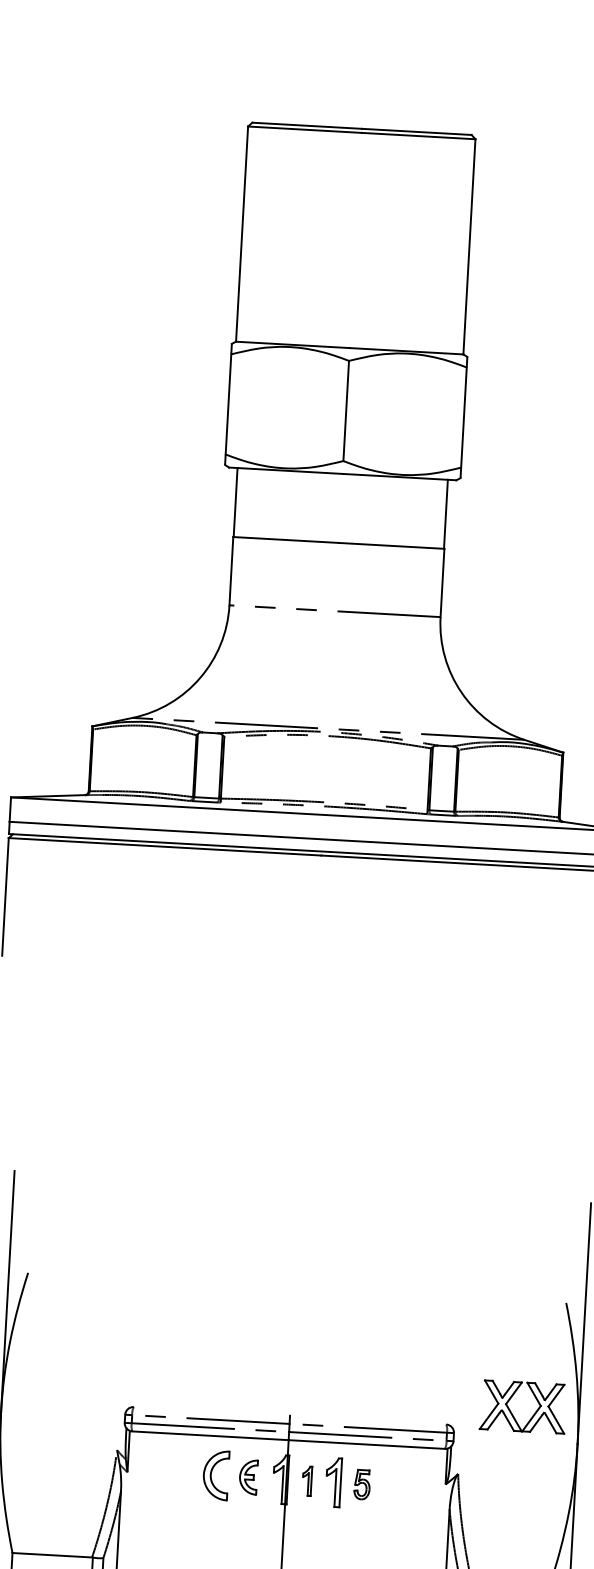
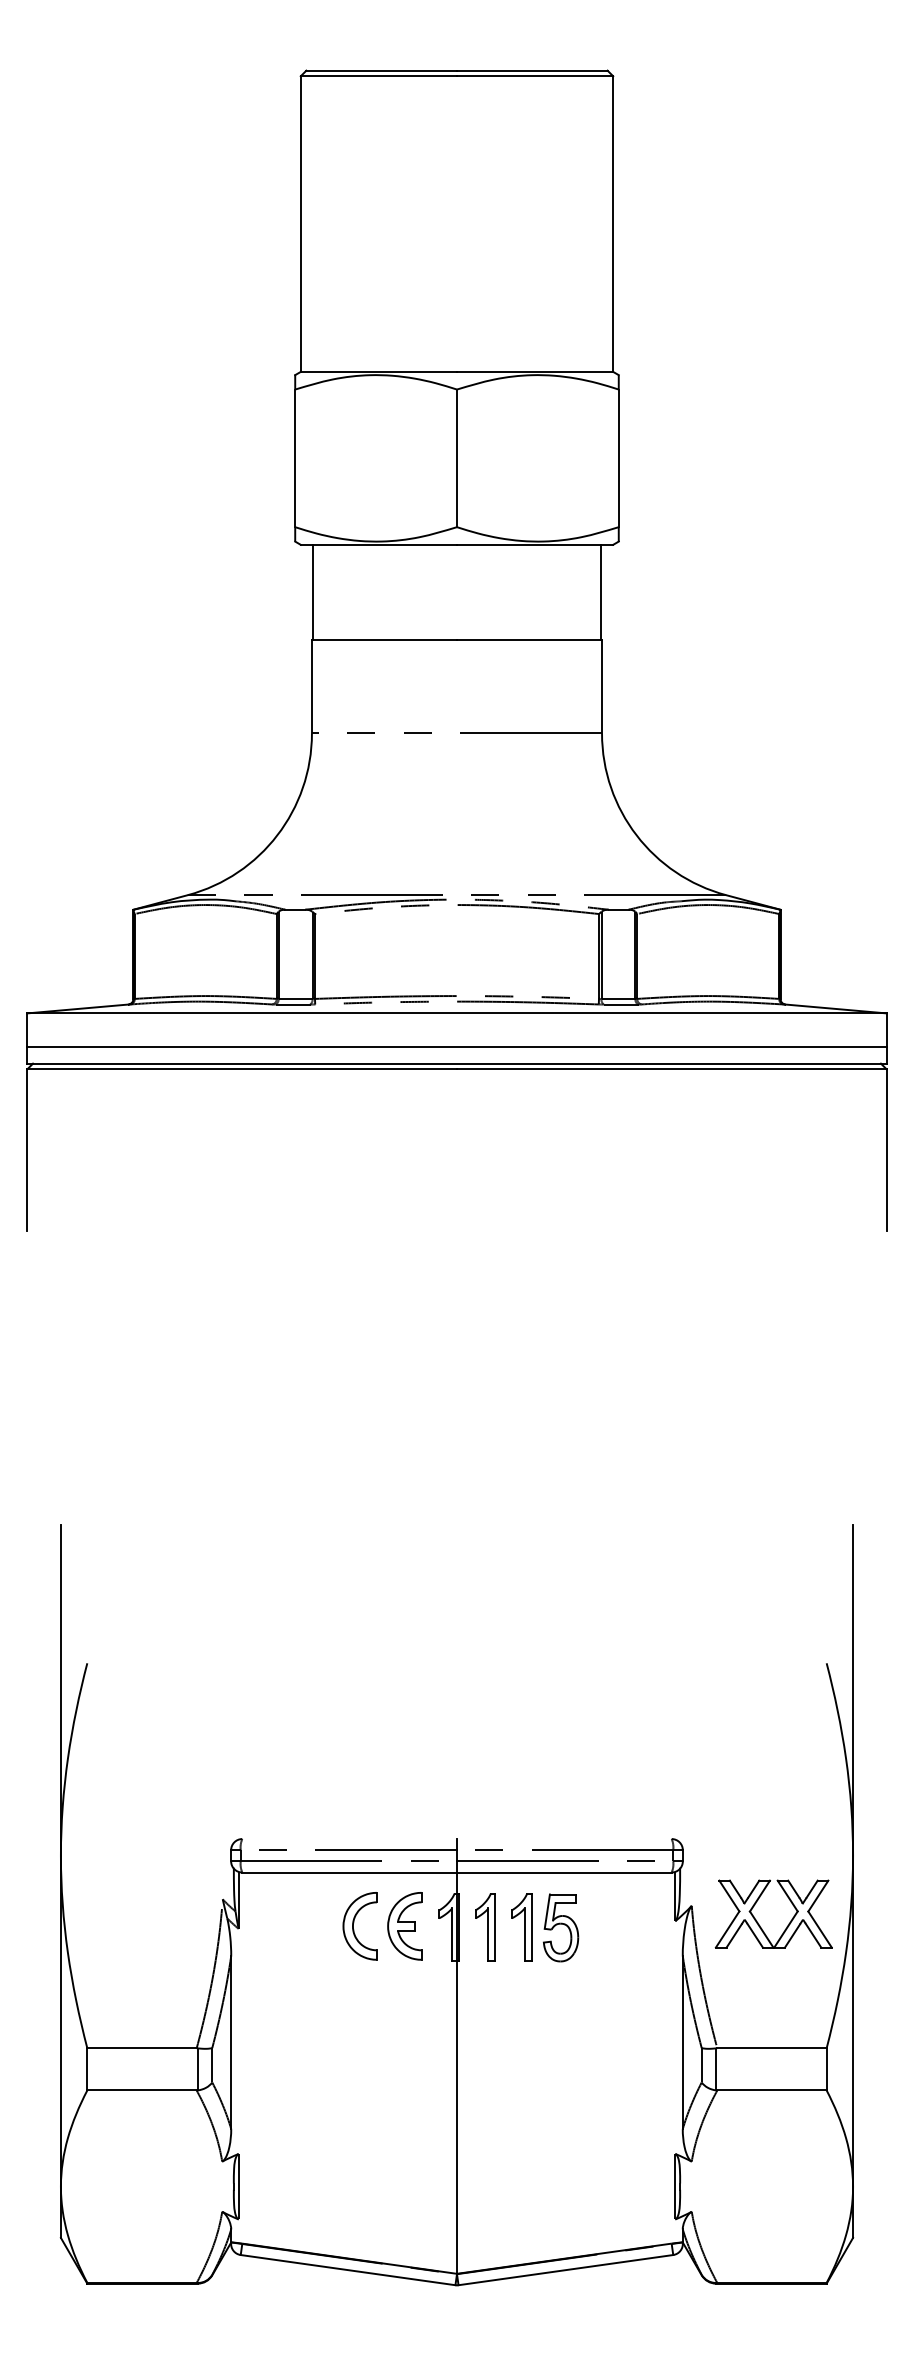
part: (511, 1412) -> (758, 1922), moved
part: (248, 1477) -> (404, 1926), size x1.43
part: (307, 1481) -> (485, 1927), size x1.67
part: (362, 1484) -> (561, 1927), size x1.67

